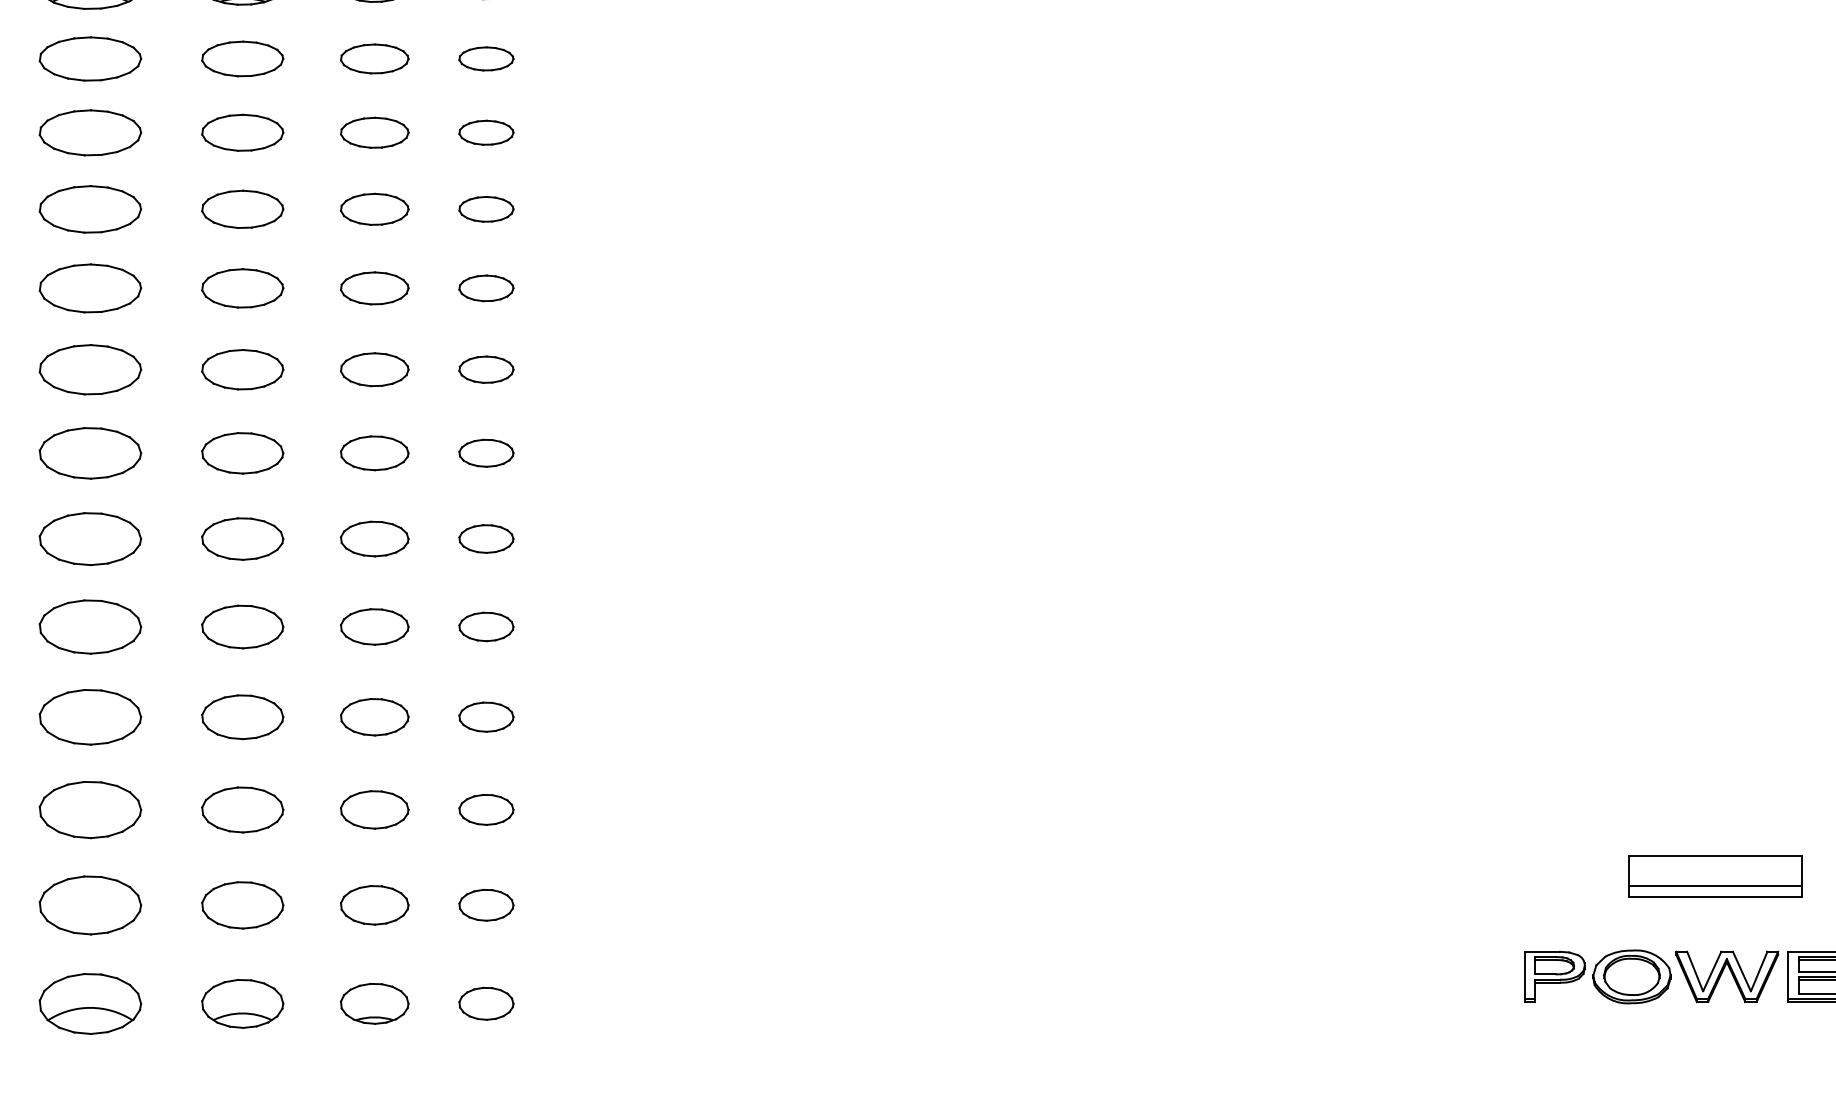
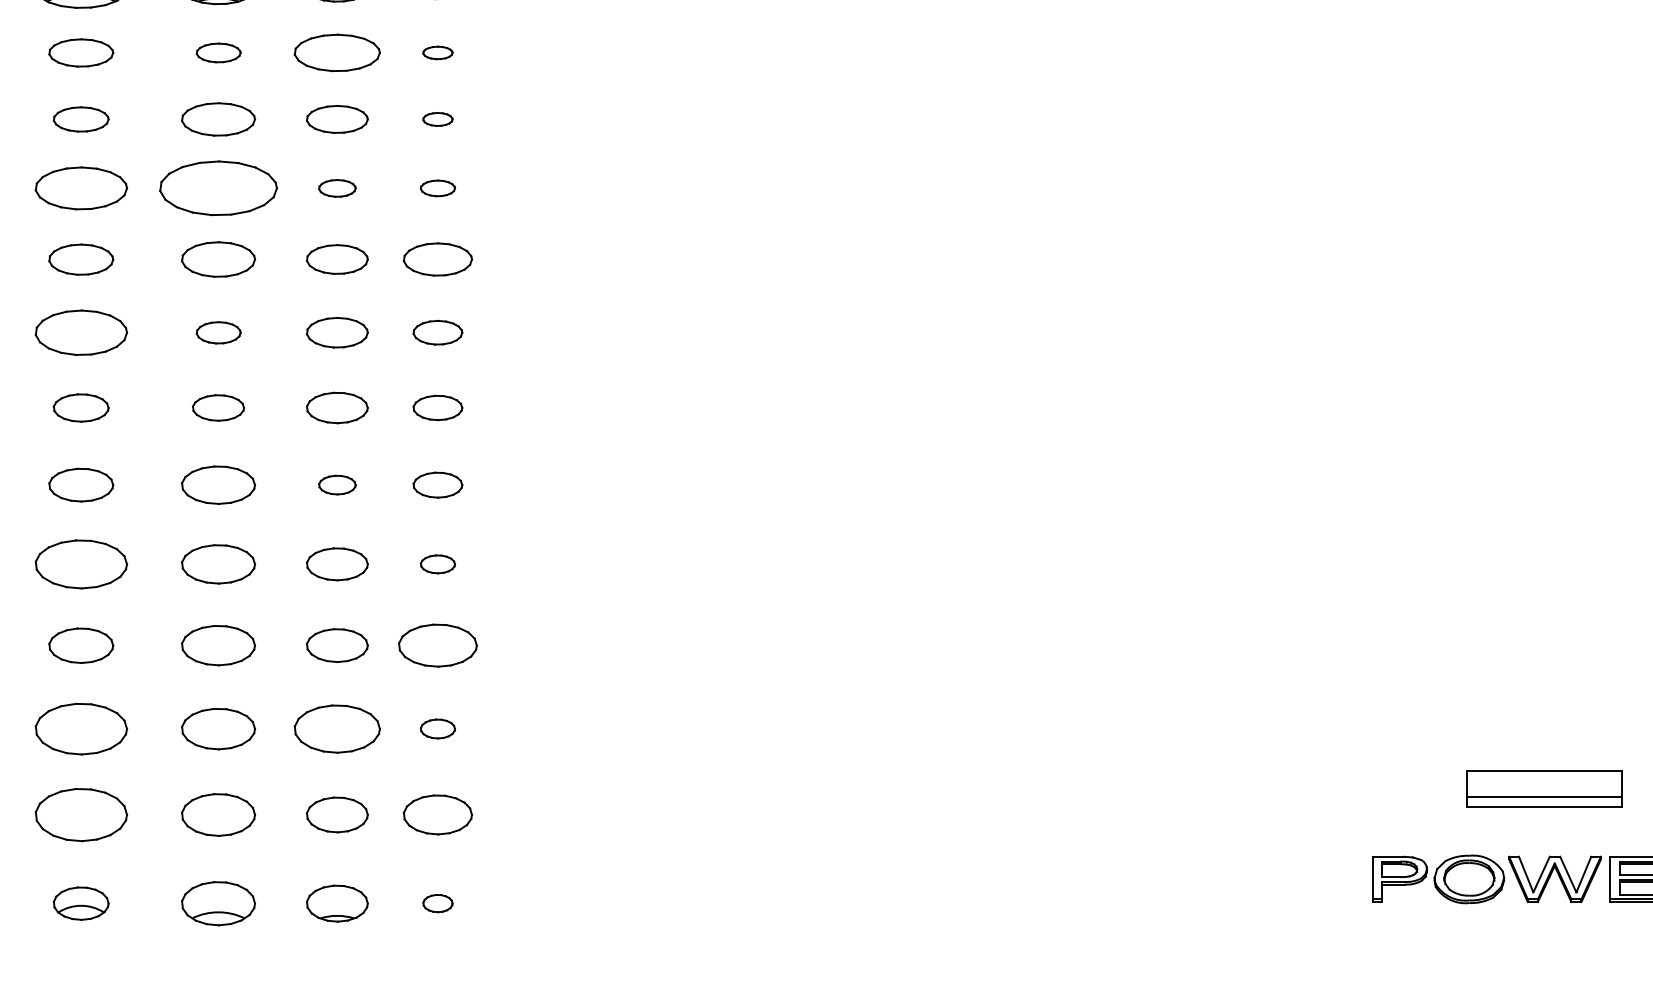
part: (89, 58) -> (80, 52), size x0.7
part: (242, 58) -> (218, 52), size x0.6
part: (374, 58) -> (337, 52), size x1.4
part: (485, 58) -> (437, 52), size x0.6
part: (89, 132) -> (80, 119), size x0.6
part: (485, 132) -> (437, 119), size x0.6
part: (242, 209) -> (218, 188), size x1.6
part: (374, 209) -> (337, 188), size x0.6
part: (485, 209) -> (437, 188), size x0.7
part: (89, 288) -> (80, 259), size x0.7
part: (485, 288) -> (437, 259), size x1.4
part: (242, 369) -> (218, 332), size x0.6
part: (89, 452) -> (80, 407), size x0.6
part: (242, 452) -> (218, 407), size x0.7
part: (89, 538) -> (80, 484), size x0.7
part: (374, 538) -> (337, 484), size x0.6
part: (485, 627) -> (437, 564), size x0.7
part: (89, 717) -> (80, 645), size x0.7
part: (485, 717) -> (437, 645), size x1.6
part: (374, 809) -> (337, 728), size x1.4
part: (485, 809) -> (437, 728), size x0.7
part: (485, 904) -> (437, 814), size x1.4
part: (89, 1003) -> (80, 903), size x0.6
part: (485, 1003) -> (437, 903), size x0.6

